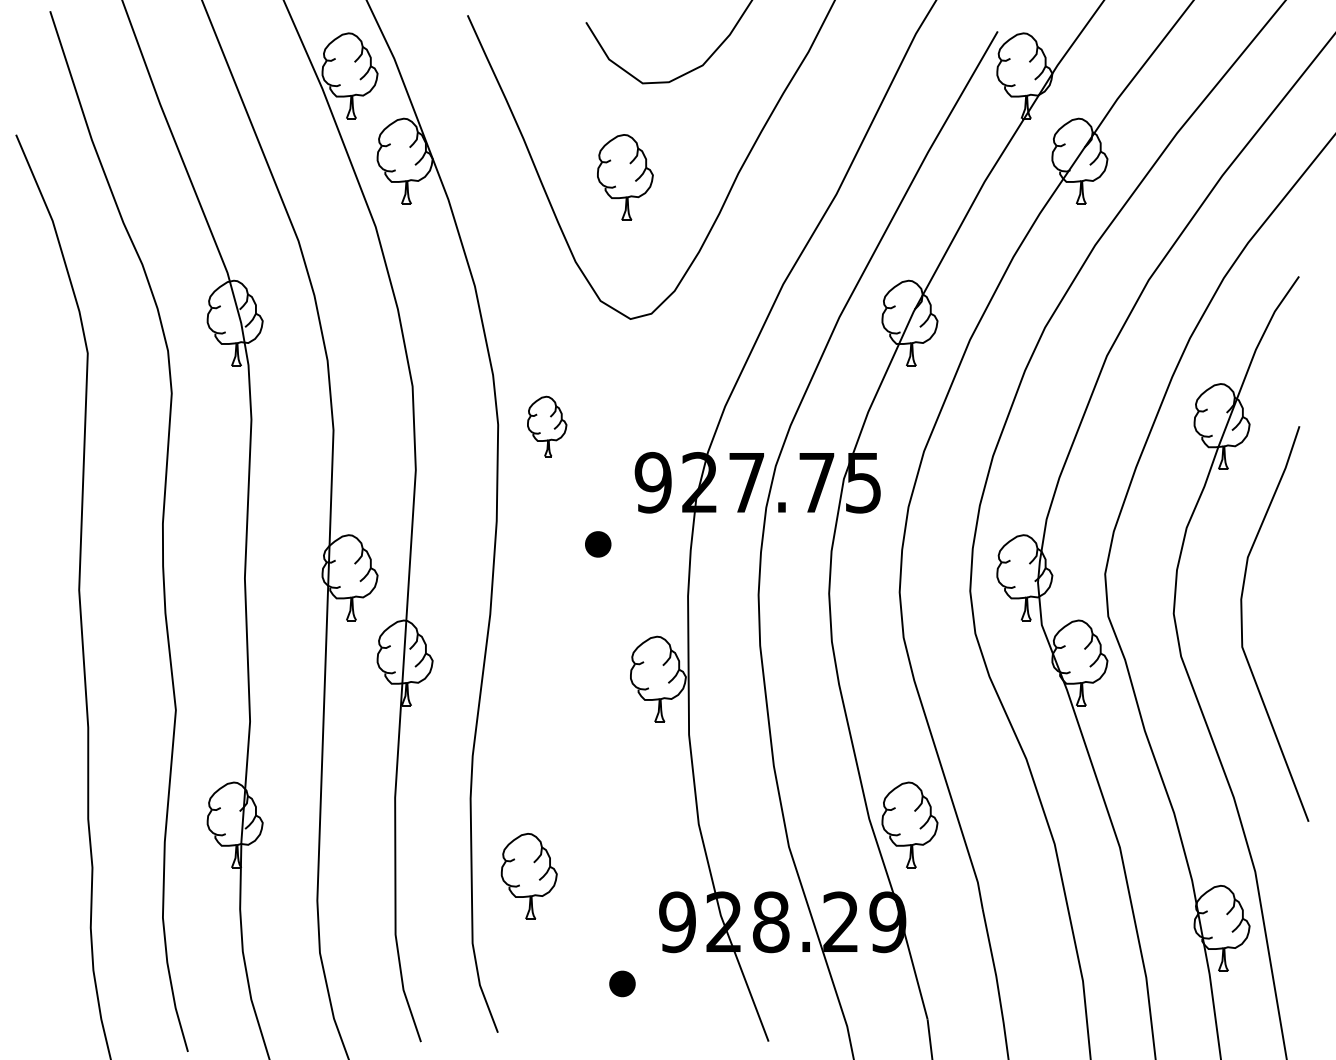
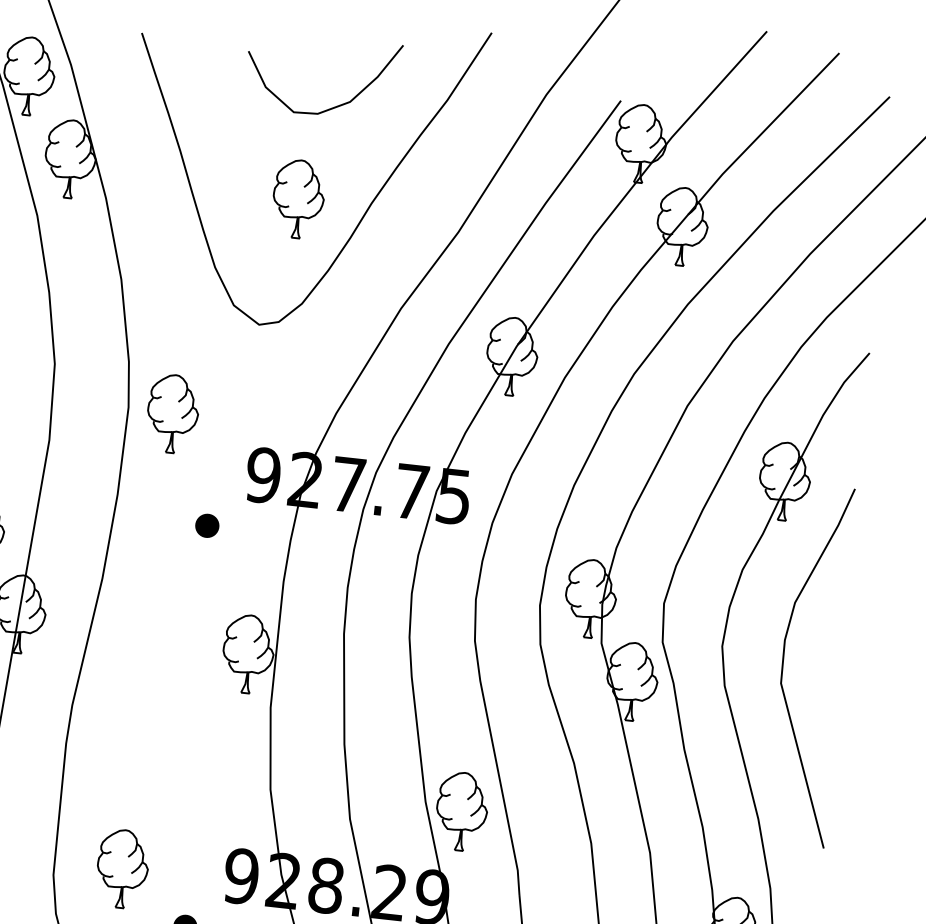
part: (625, 177) -> (298, 199), moved
part: (546, 426) -> (172, 413), size x1.43
part: (528, 876) -> (121, 868), moved

